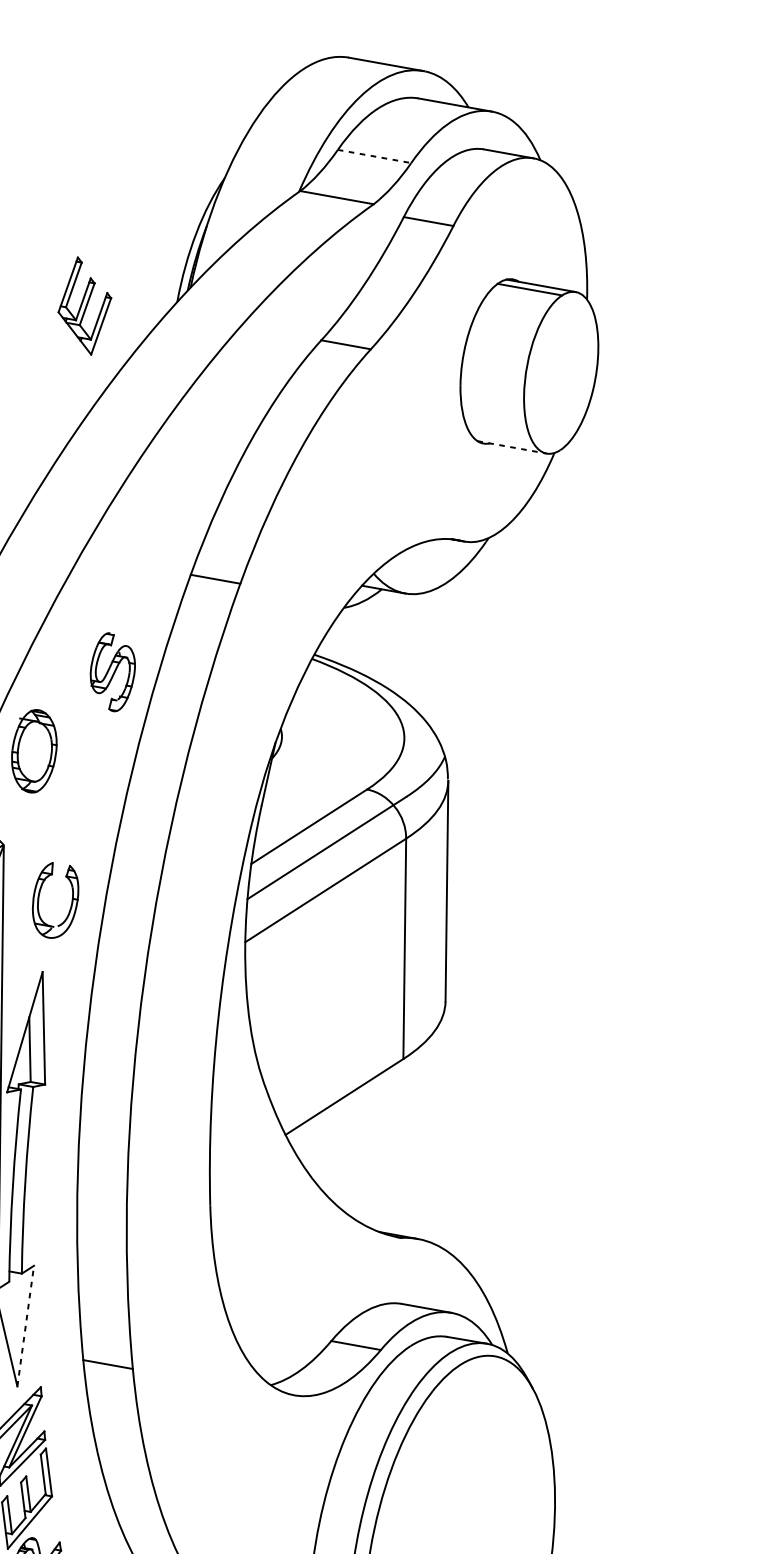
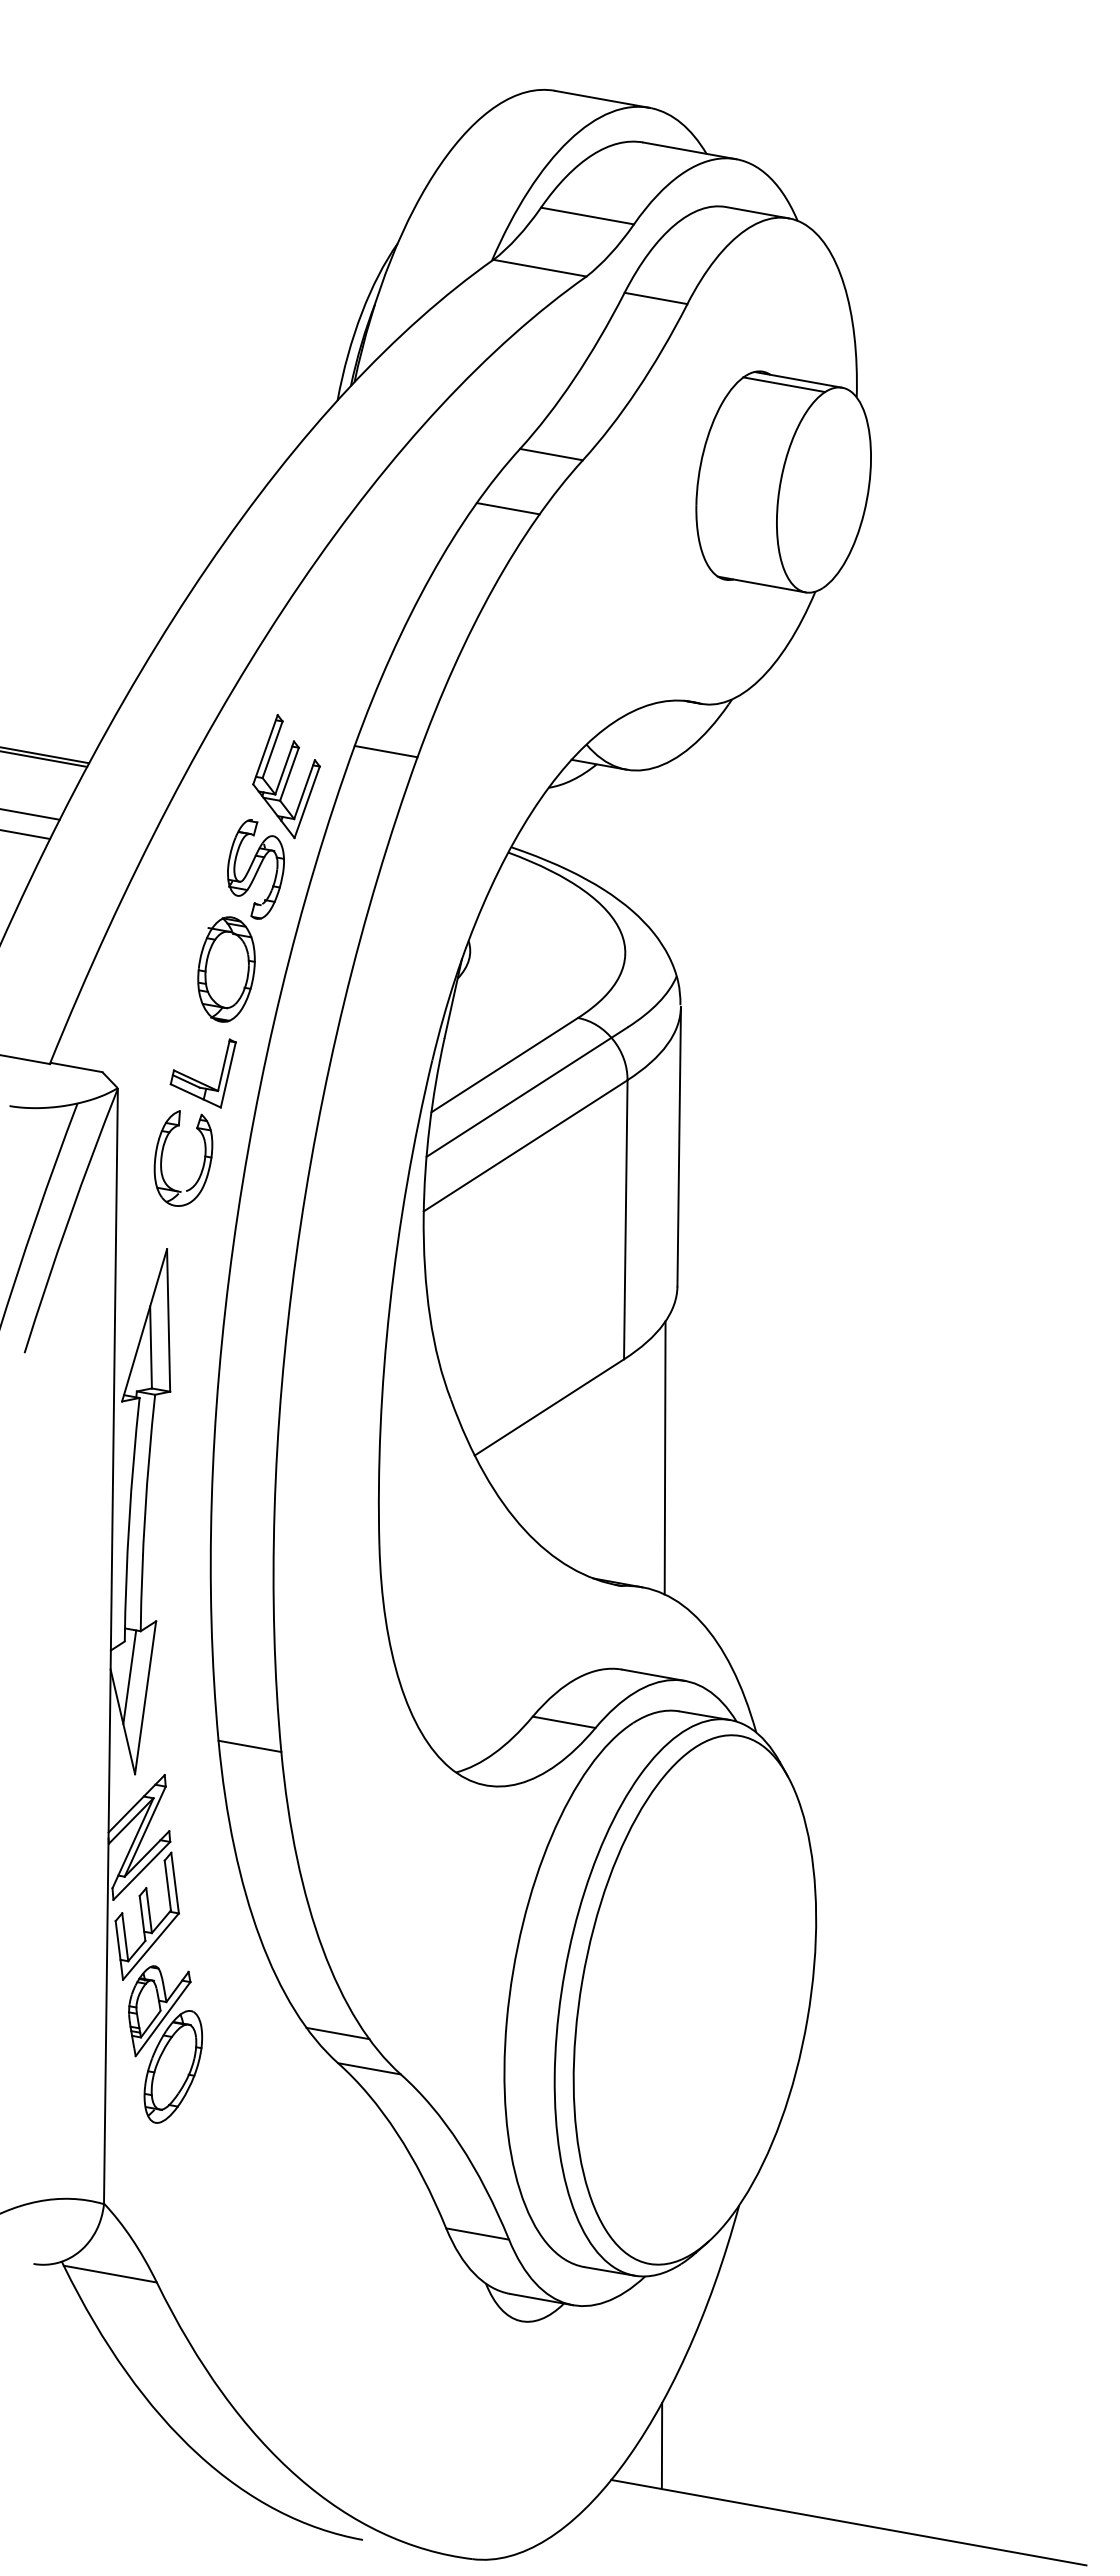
line: (375, 156) -> (588, 216), dashed -> solid
part: (84, 306) -> (286, 776), moved
line: (311, 387) -> (507, 508), added
line: (511, 447) -> (761, 584), dashed -> solid
part: (34, 751) -> (226, 969), moved
part: (67, 838) -> (198, 1080), added
line: (435, 1136) -> (664, 1457), added
line: (13, 1309) -> (129, 1676), added
line: (25, 1325) -> (145, 1697), dashed -> solid

